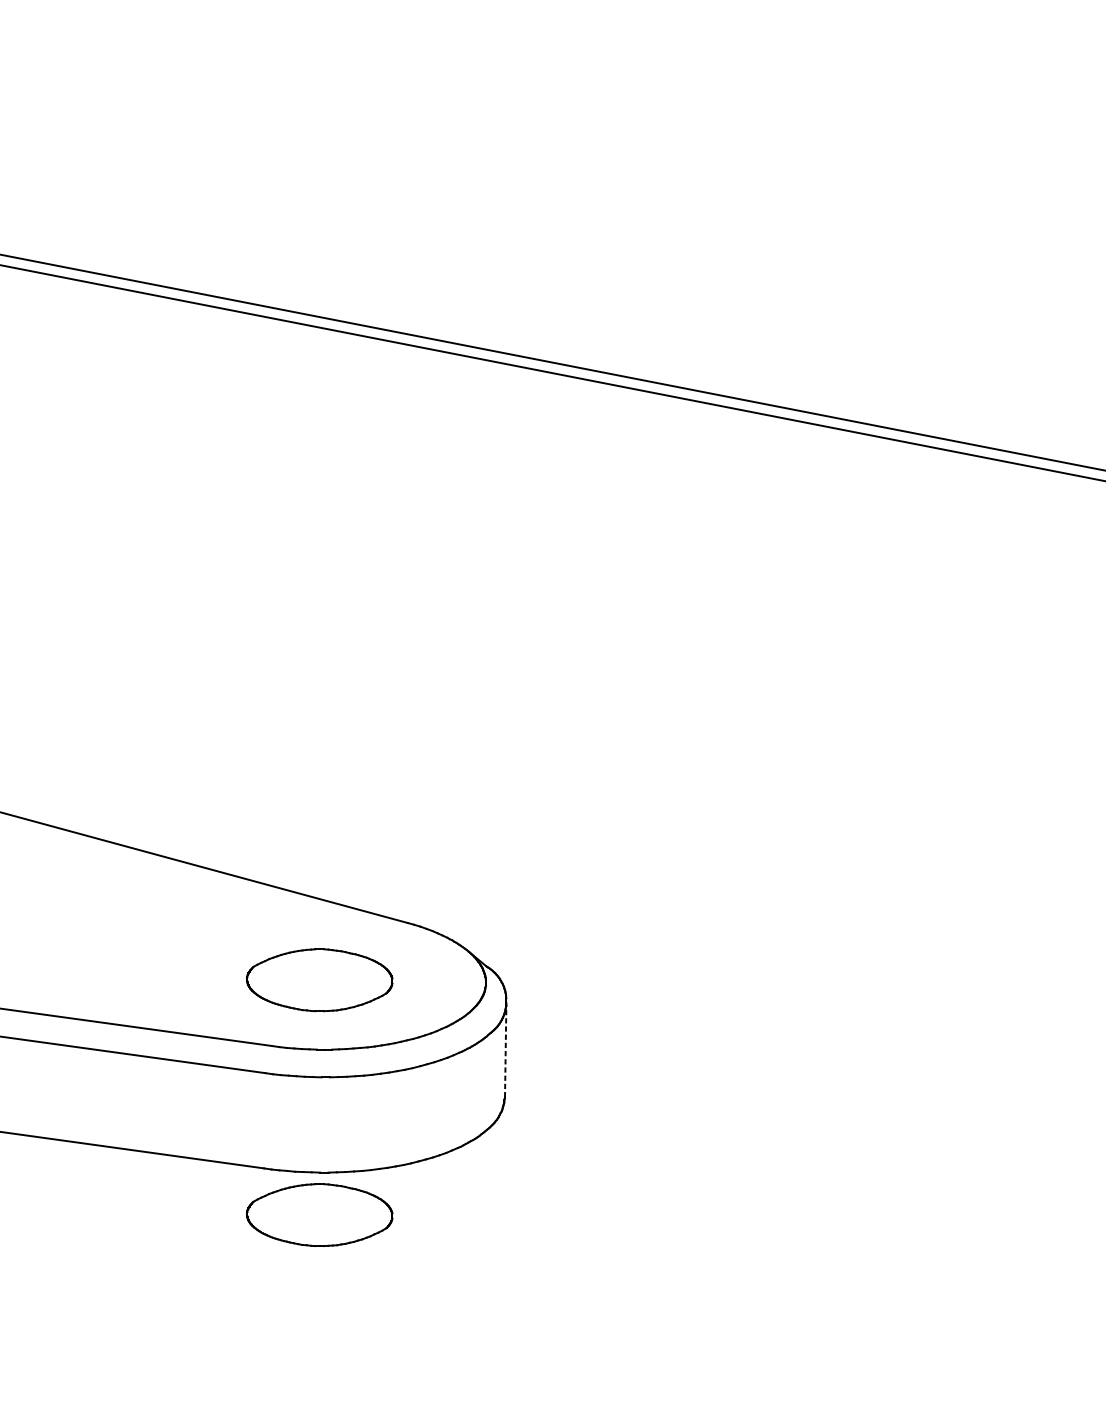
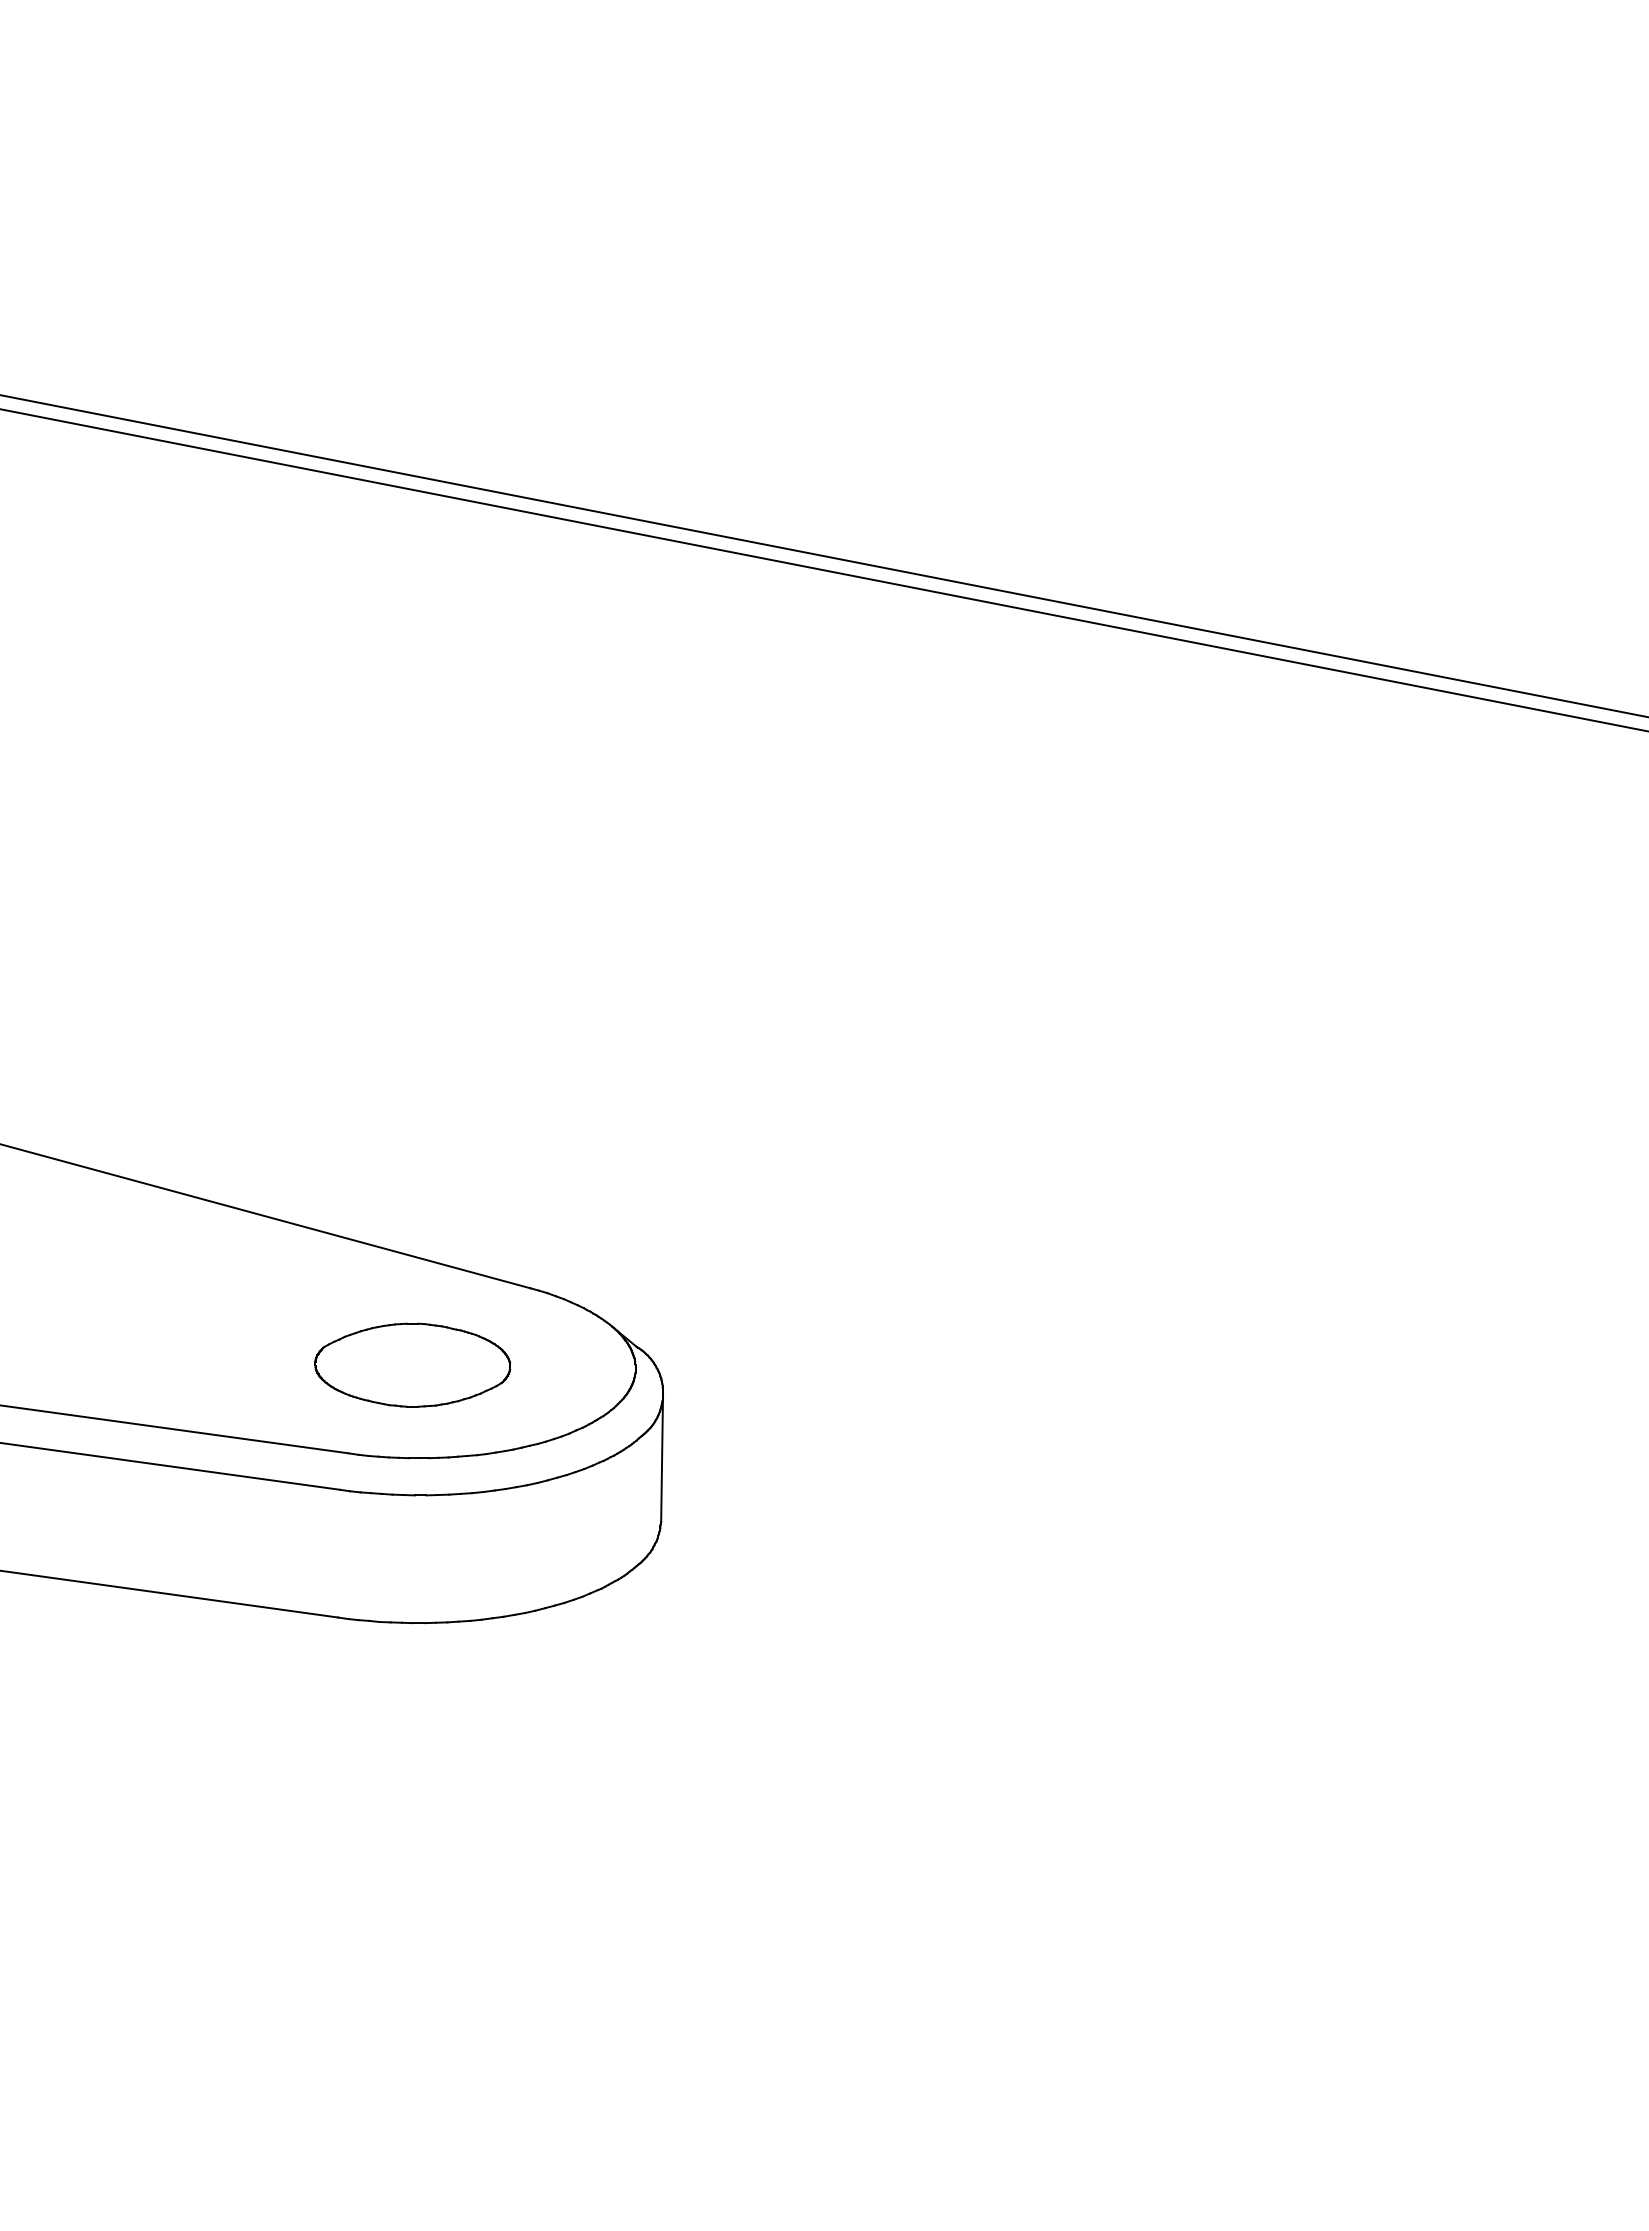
line: (506, 1049) -> (662, 1458), dashed -> solid
part: (319, 1214) -> (412, 1679), removed

